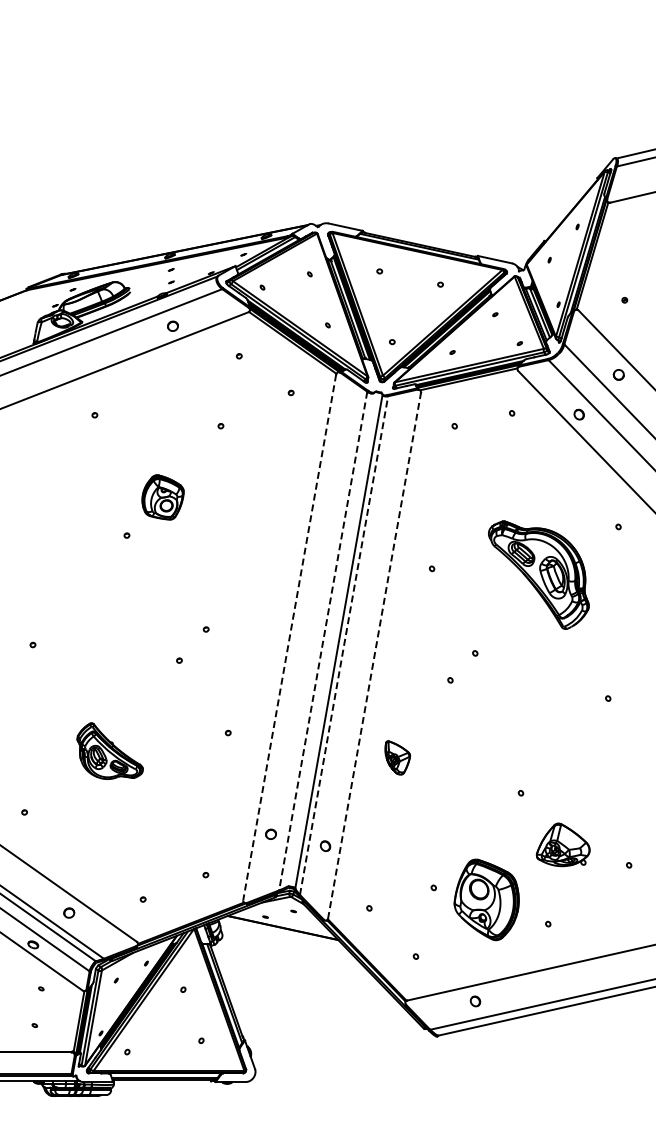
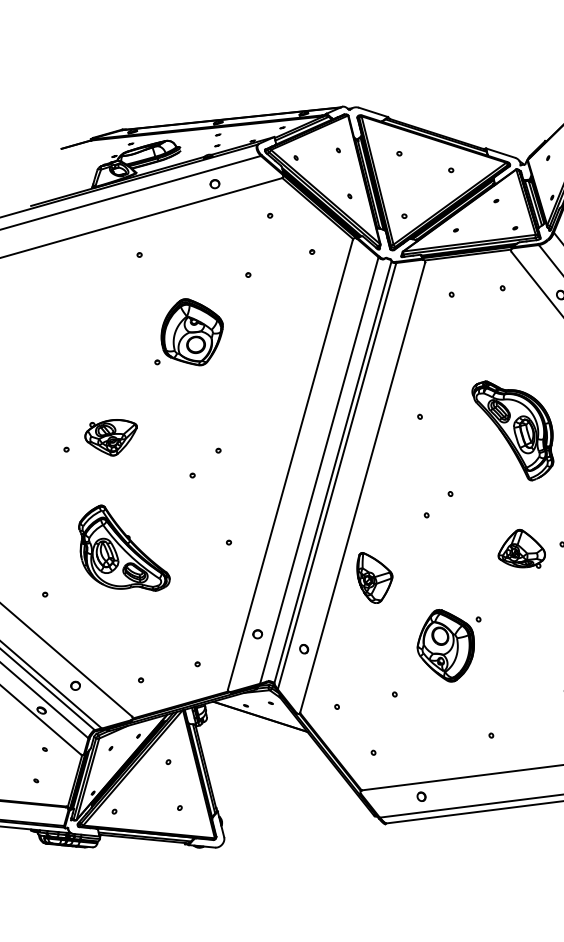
part: (162, 497) -> (191, 332), size x1.67
part: (81, 625) -> (110, 436), added
line: (289, 637) -> (290, 464), dashed -> solid
line: (323, 641) -> (319, 470), dashed -> solid
line: (344, 645) -> (337, 476), dashed -> solid
line: (374, 655) -> (362, 487), dashed -> solid
part: (109, 750) -> (124, 547), size x1.67
part: (397, 757) -> (374, 578), size x1.67
part: (562, 844) -> (521, 548), moved
part: (486, 899) -> (445, 645), moved

